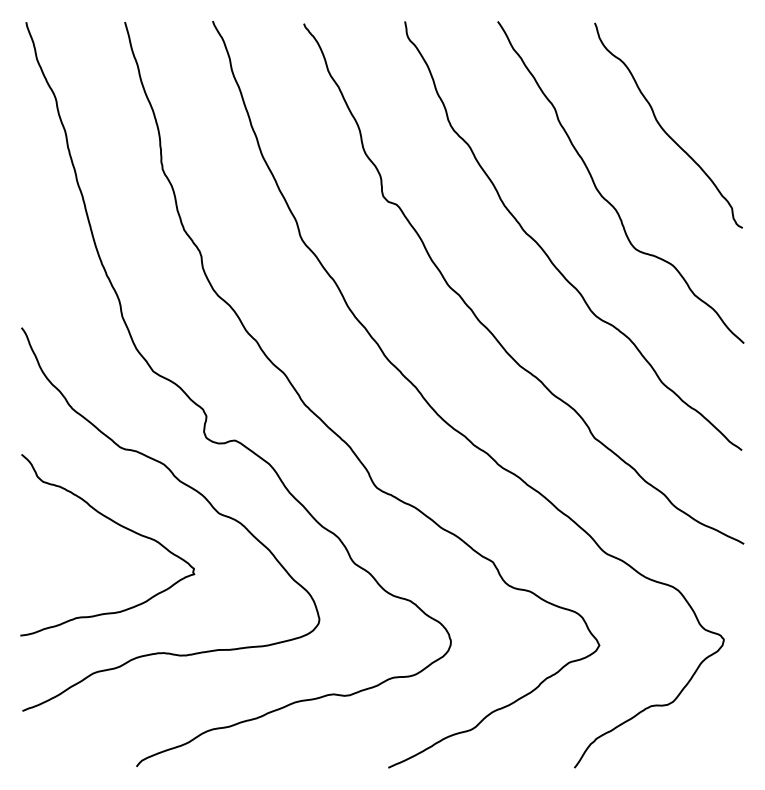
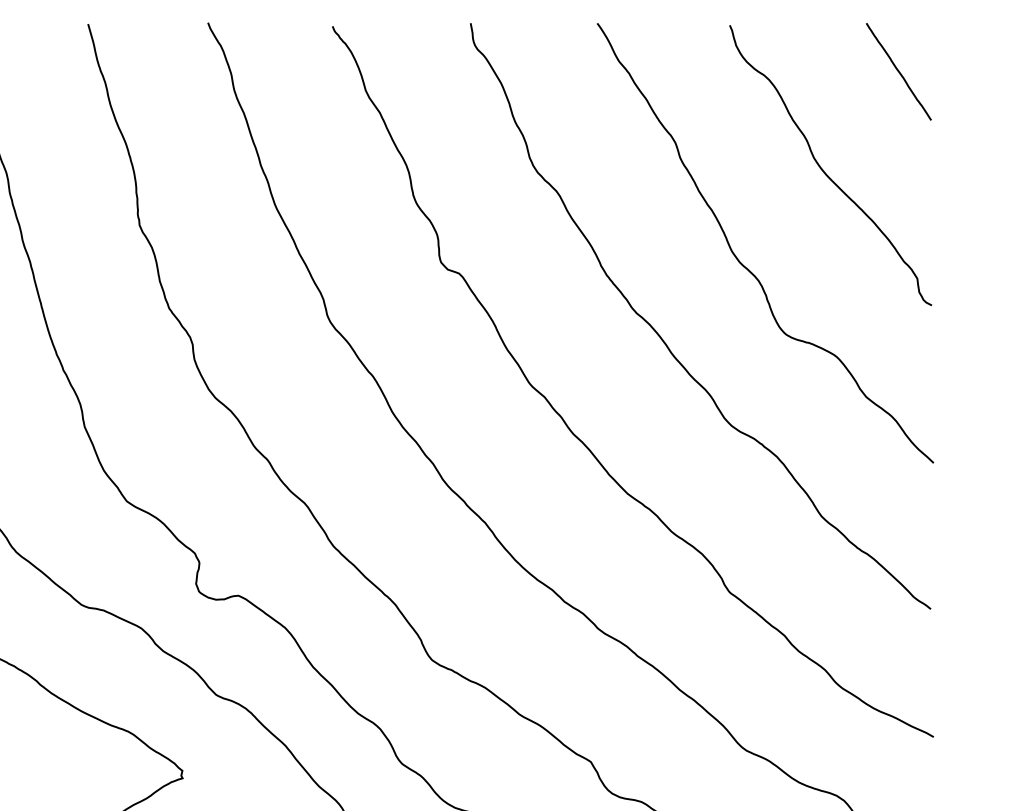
line: (718, 56) -> (898, 71), added

